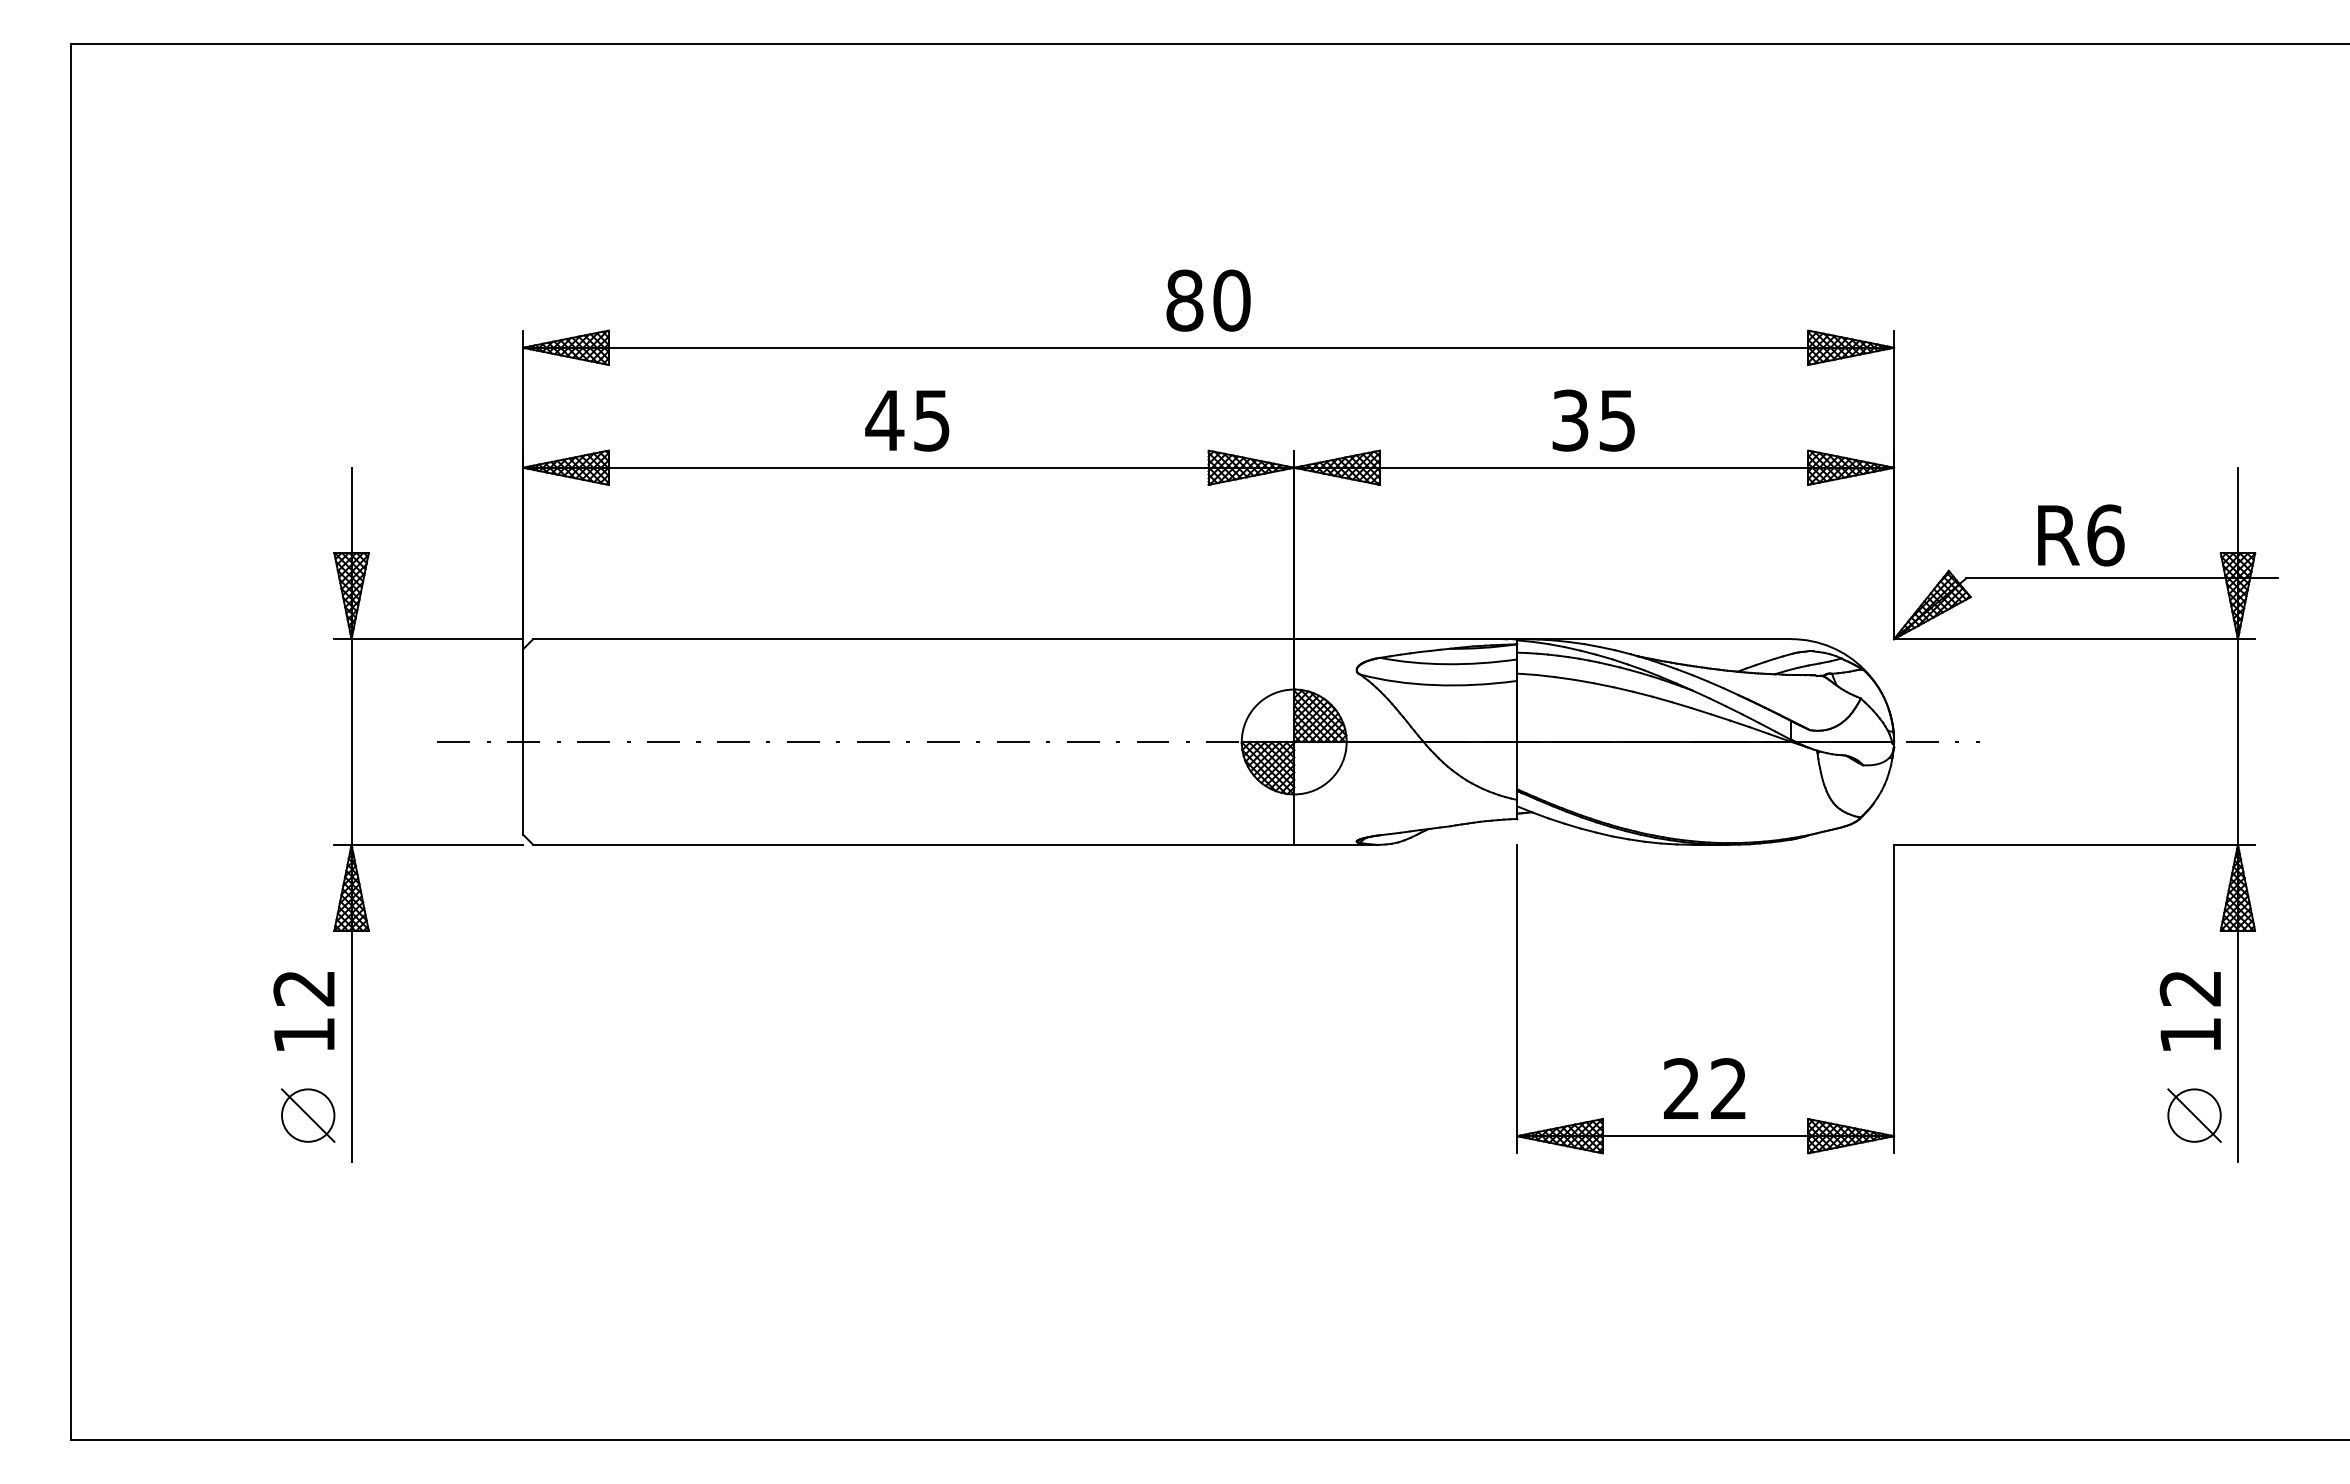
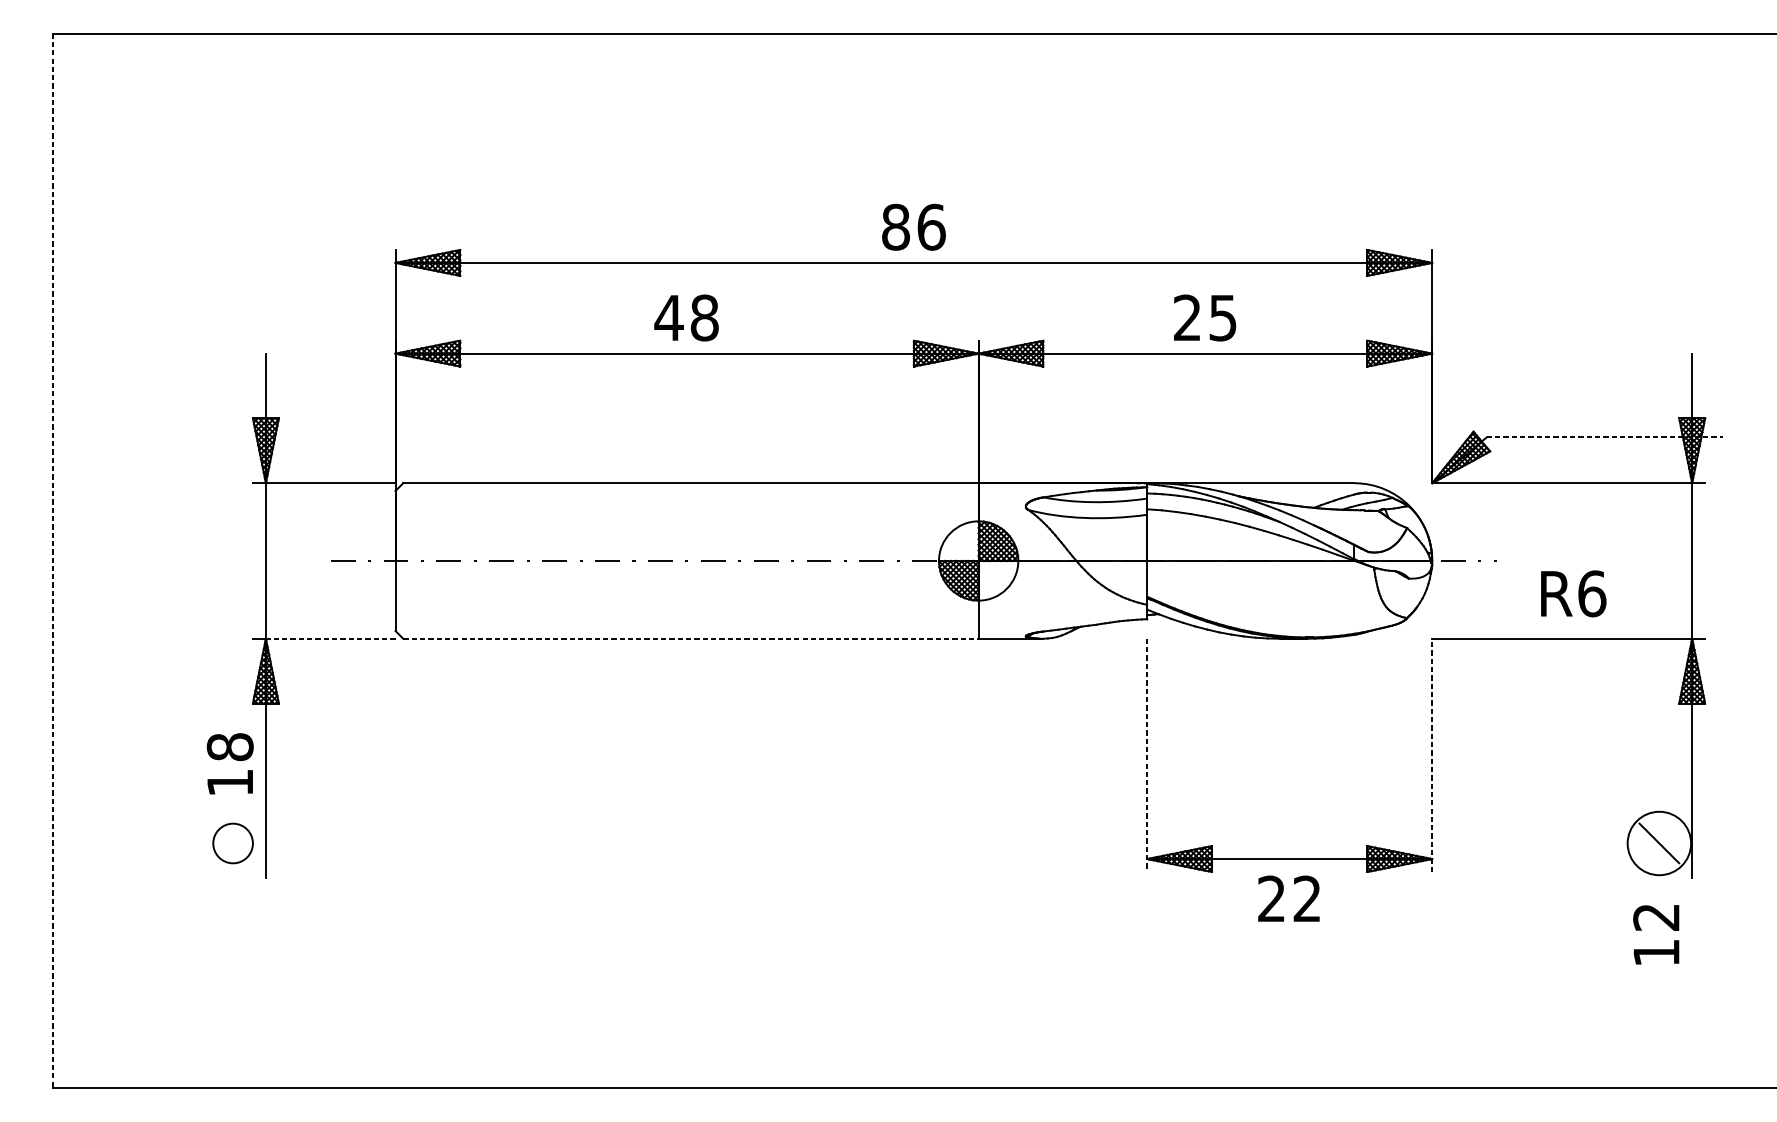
text: (1231, 300) -> (931, 227), 80 -> 86
text: (931, 420) -> (704, 317), 45 -> 48
text: (1570, 420) -> (1187, 317), 35 -> 25
text: (2081, 535) -> (1573, 593), moved
line: (2122, 578) -> (1604, 437), solid -> dashed
line: (70, 741) -> (53, 560), solid -> dashed
line: (437, 844) -> (330, 638), solid -> dashed
line: (914, 844) -> (691, 638), solid -> dashed
text: (304, 987) -> (230, 746), 12 -> 18
line: (1894, 998) -> (1432, 754), solid -> dashed
line: (1517, 999) -> (1147, 755), solid -> dashed
text: (2189, 1011) -> (1655, 934), moved
text: (1704, 1088) -> (1288, 898), moved
line: (307, 1115) -> (232, 843), removed
circle: (2194, 1115) -> (1659, 843), size x1.6

